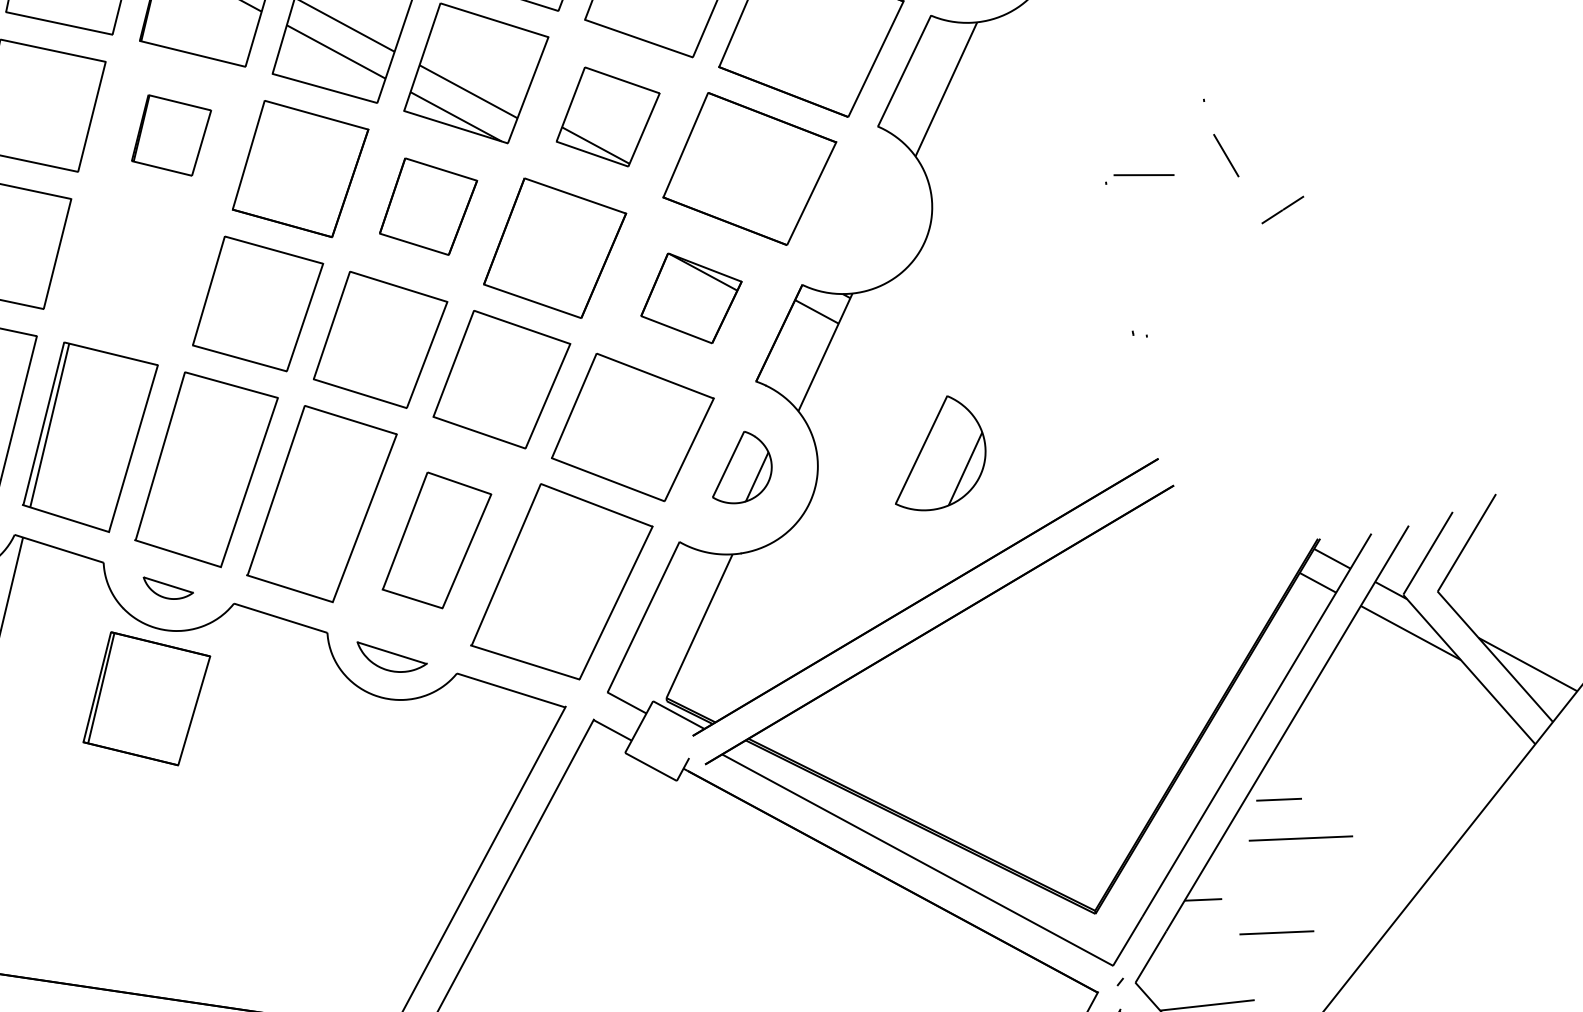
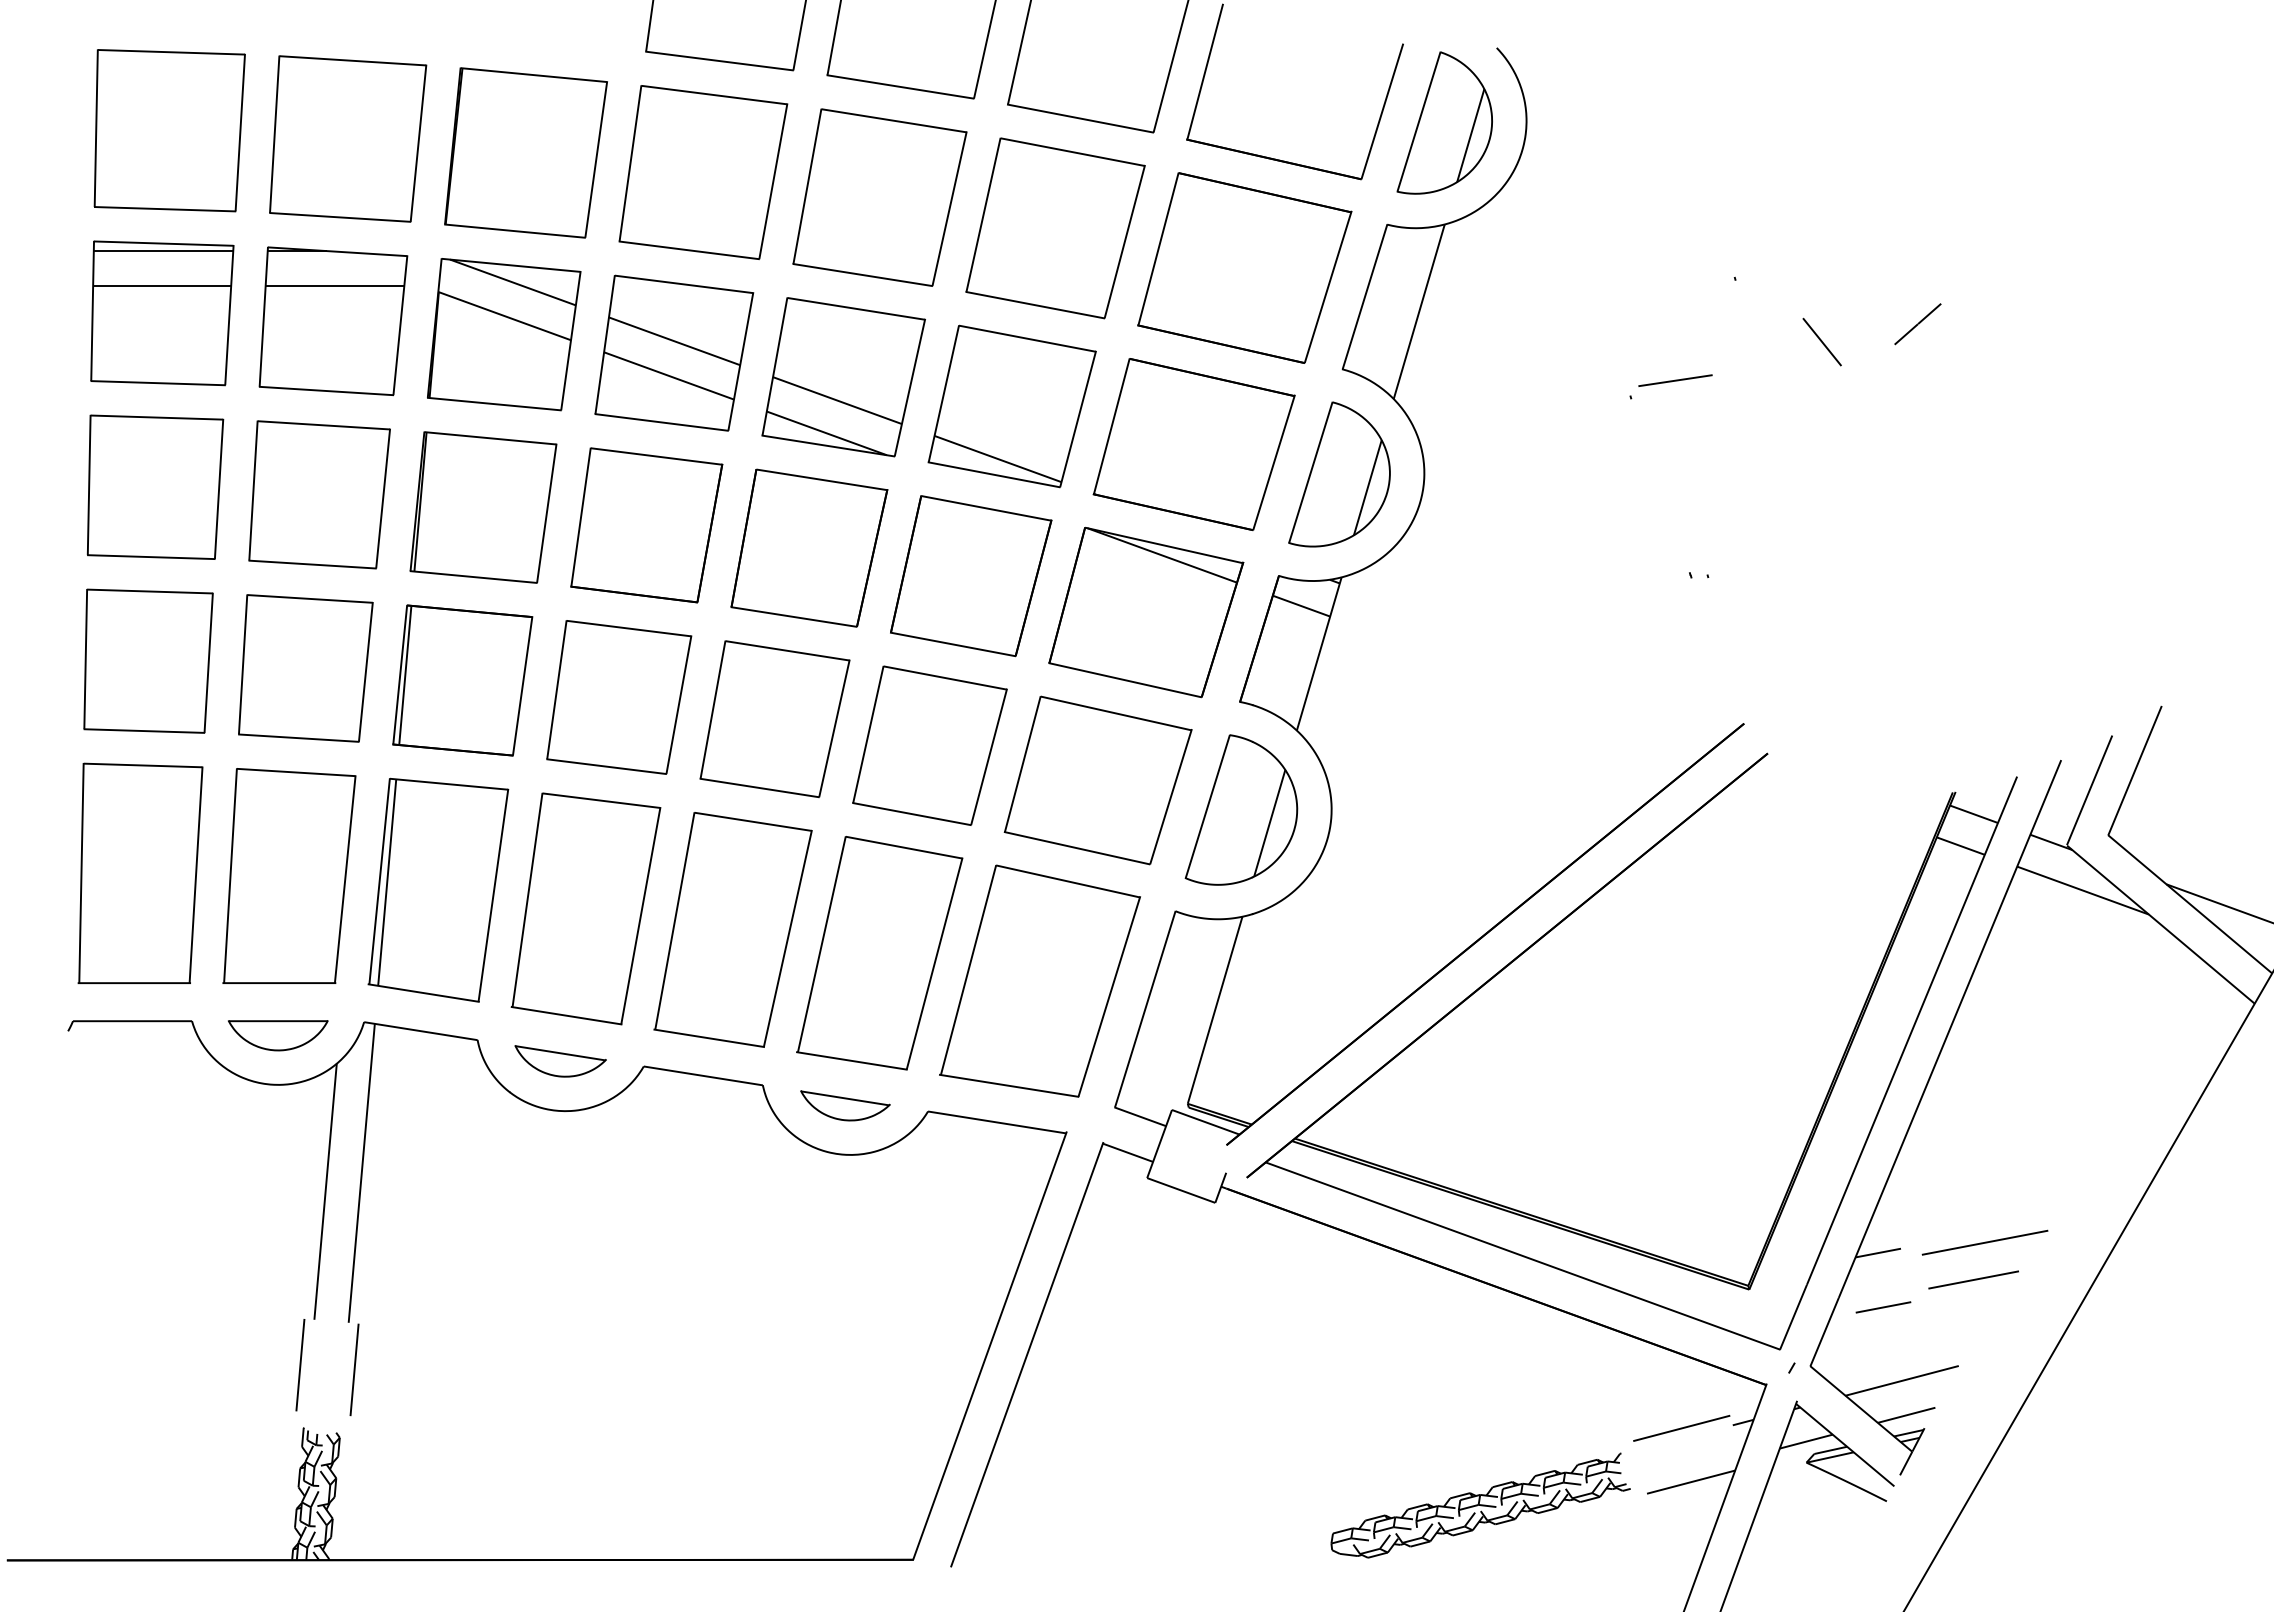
part: (607, 117) -> (1011, 406), size x1.43
part: (171, 135) -> (483, 507), size x1.67
line: (1225, 155) -> (1821, 341), moved
part: (428, 206) -> (809, 547), size x1.43
line: (1282, 210) -> (1917, 324), moved
part: (691, 298) -> (1146, 612), size x1.67
part: (944, 454) -> (1339, 474), moved
part: (744, 468) -> (1241, 809), size x1.67
part: (436, 540) -> (879, 953), size x1.43
part: (167, 589) -> (560, 1061), size x1.43
part: (146, 699) -> (462, 680), moved
line: (1279, 799) -> (1883, 1307), moved
line: (1300, 838) -> (1984, 1242), moved

